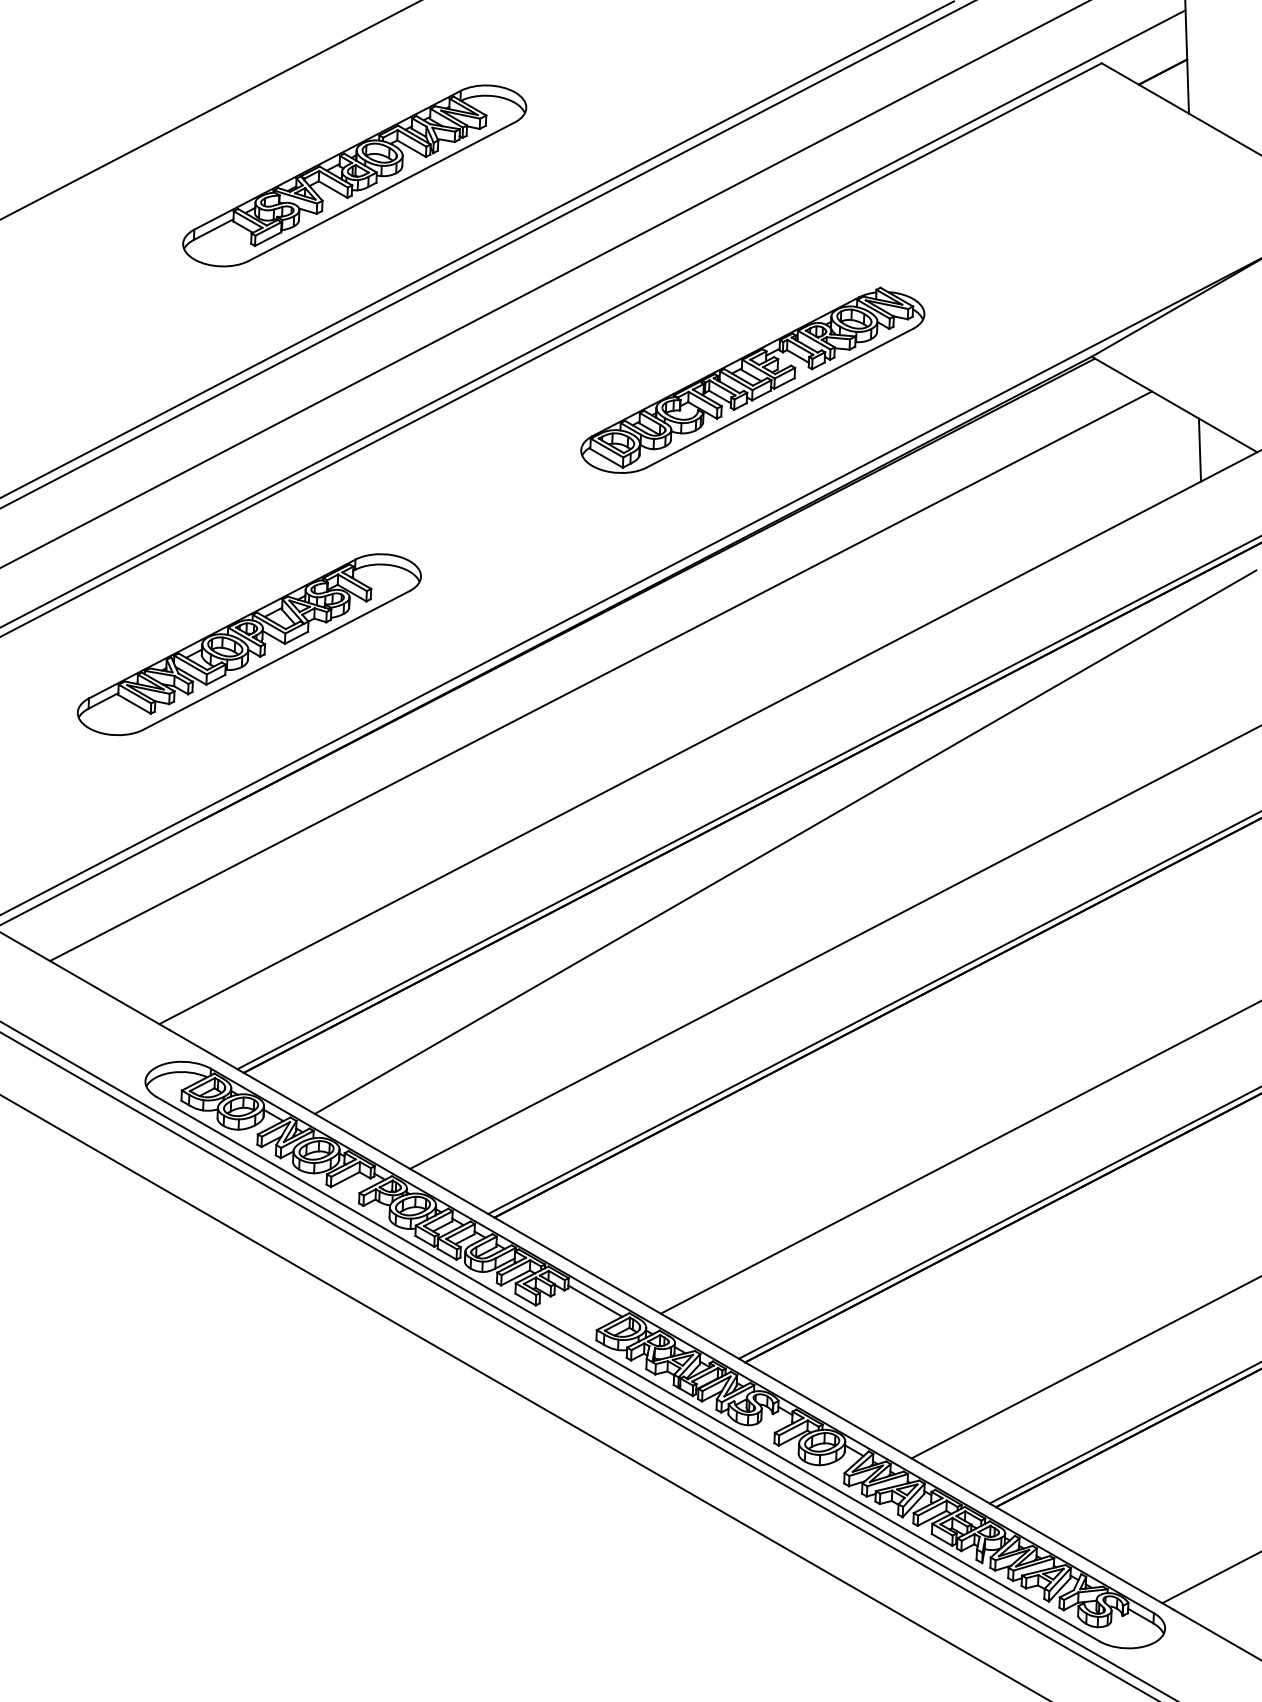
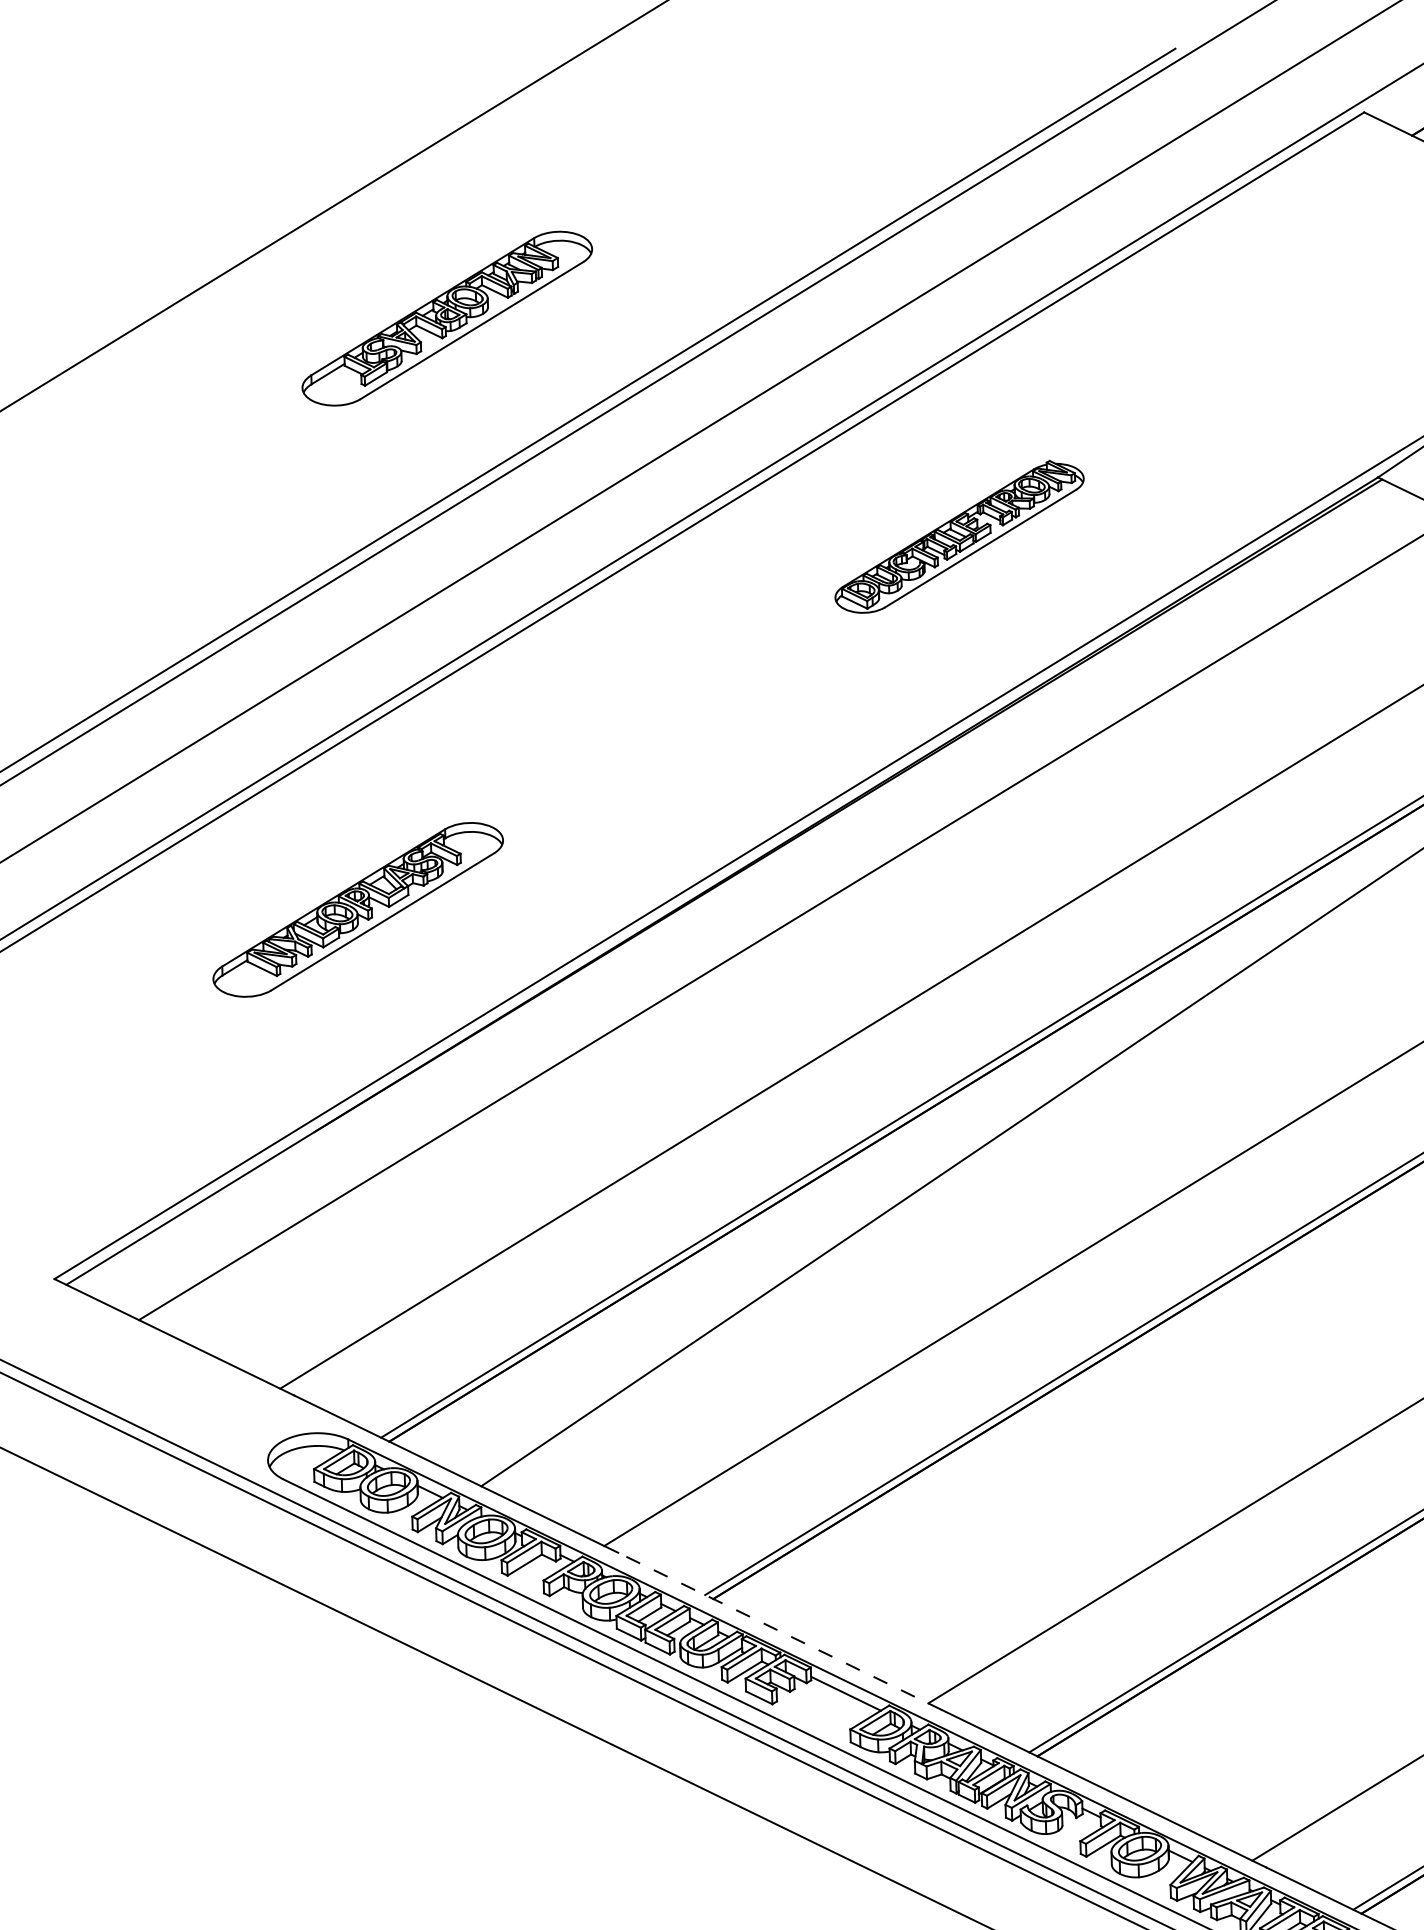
part: (354, 175) -> (446, 318), size x0.7
part: (752, 379) -> (958, 535), size x0.6
part: (249, 644) -> (358, 909), size x0.7
line: (546, 1247) -> (780, 1631), solid -> dashed

